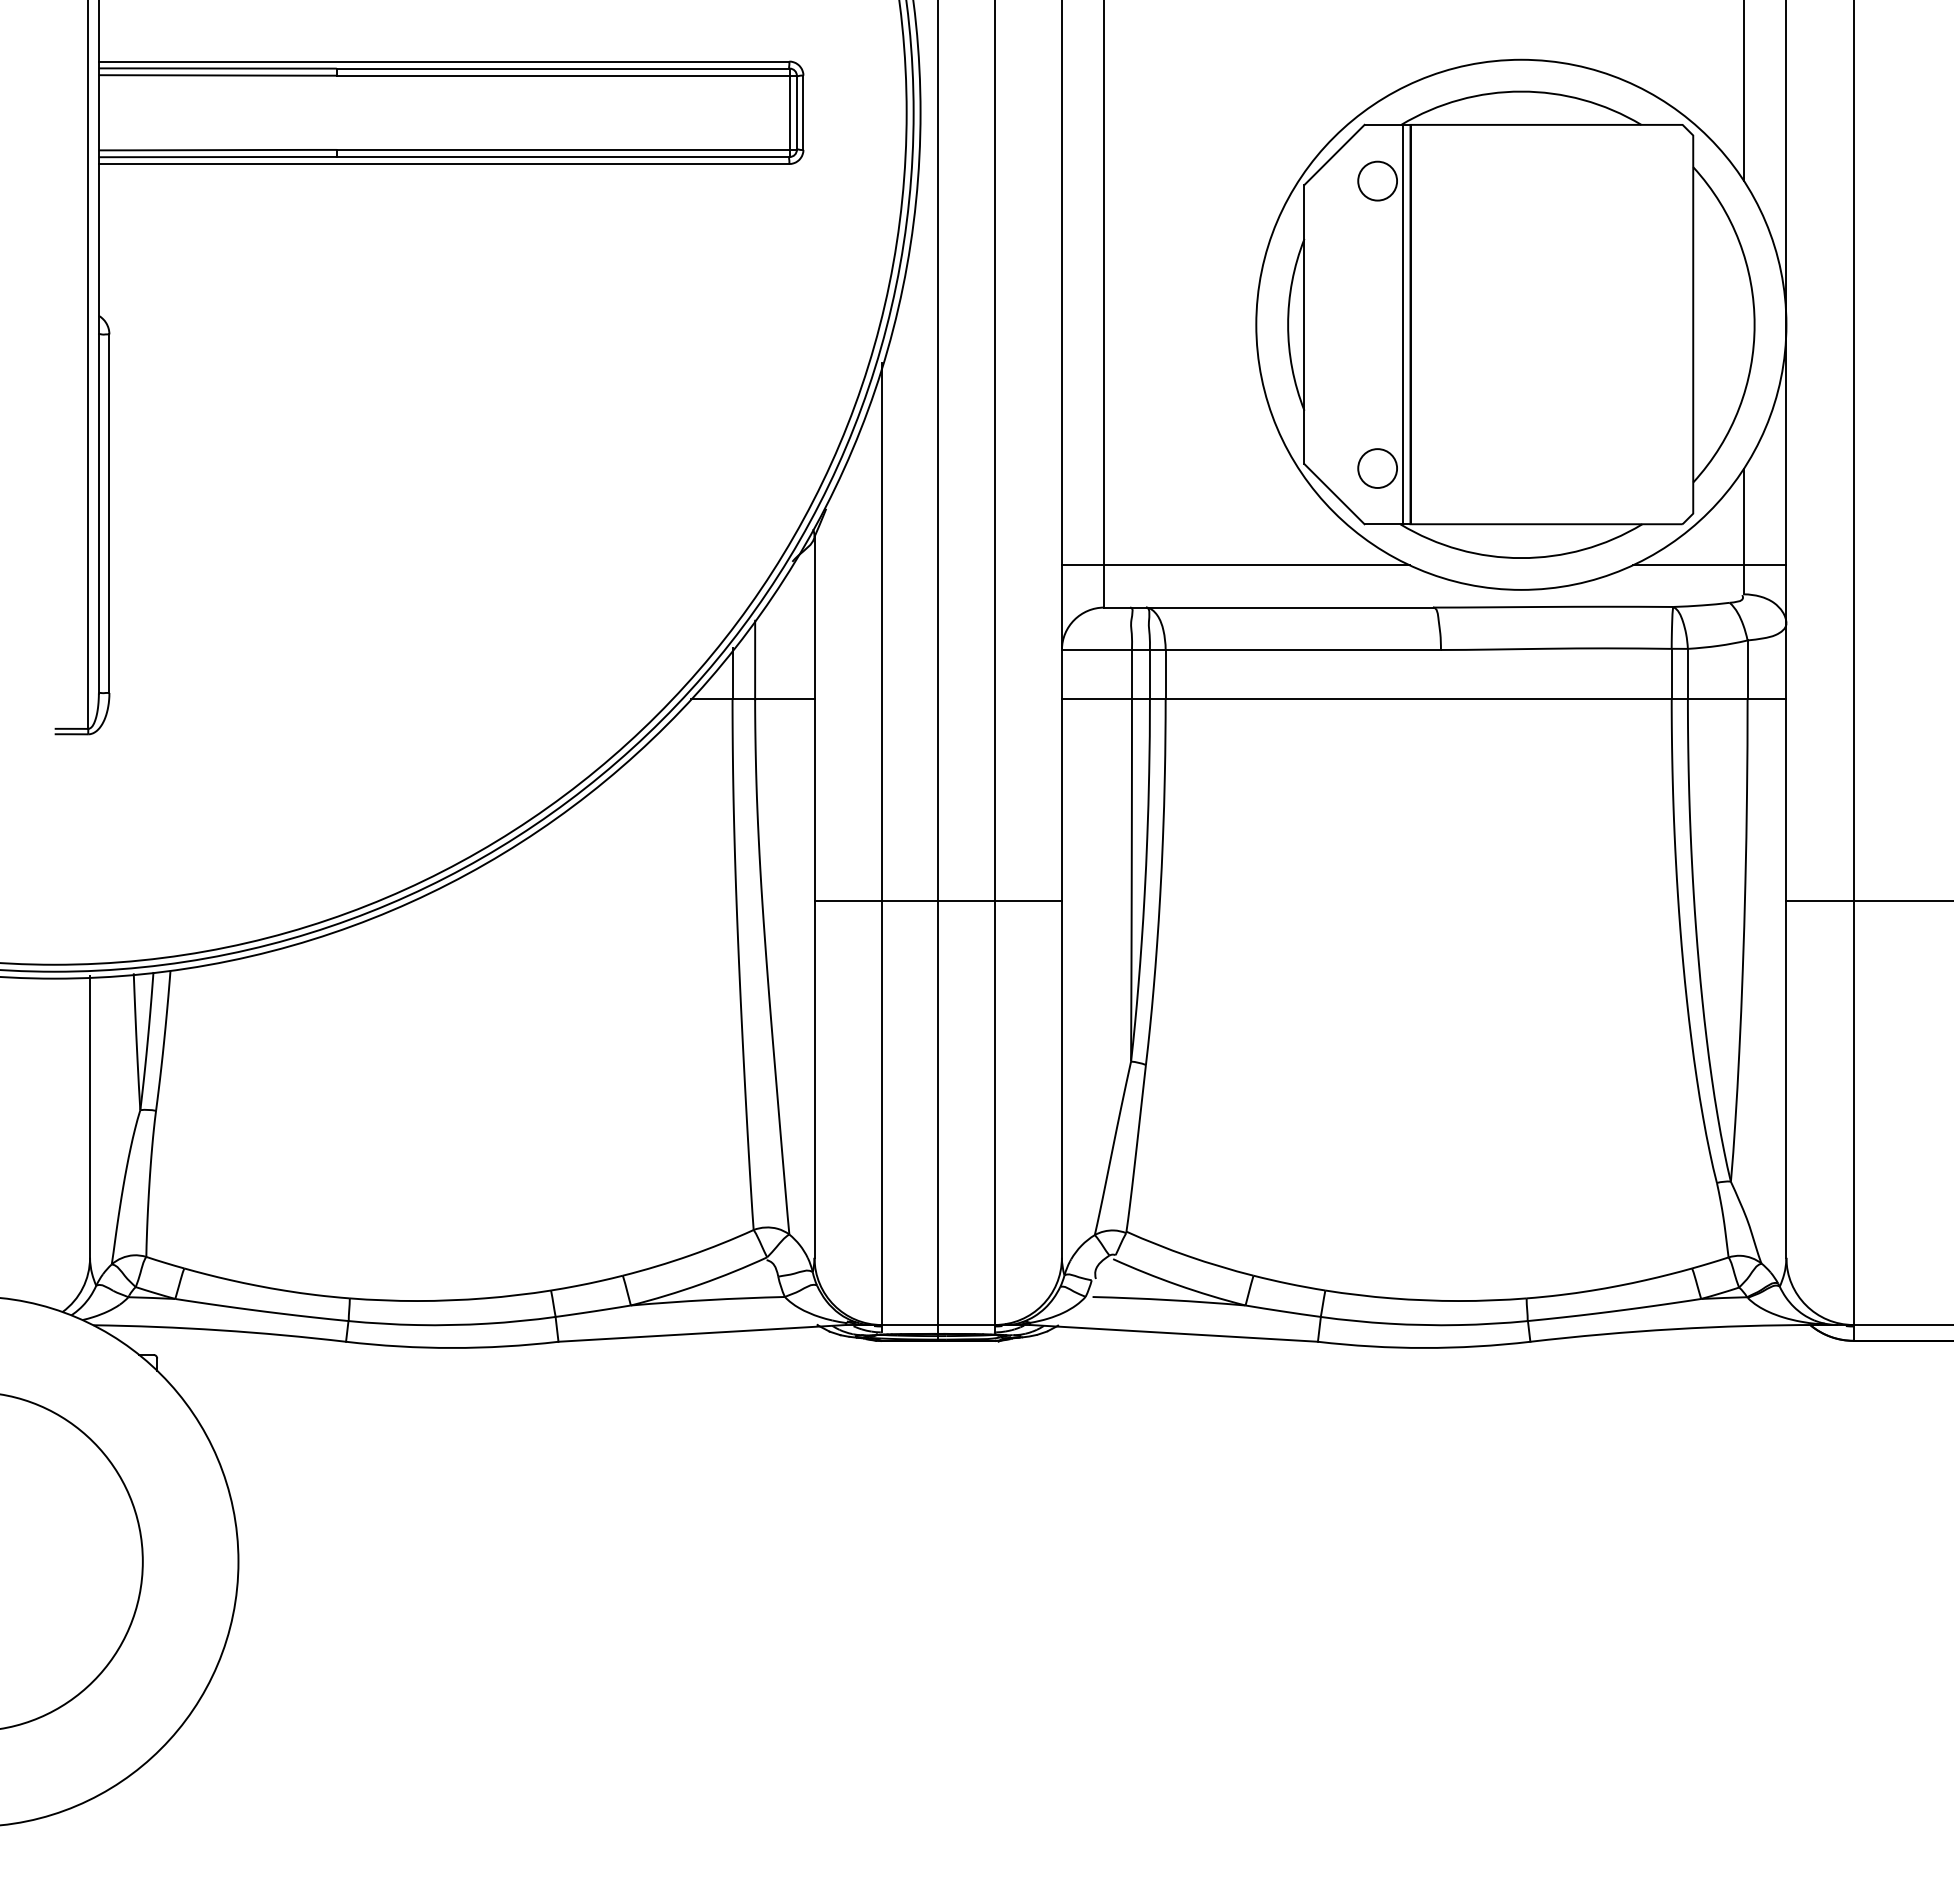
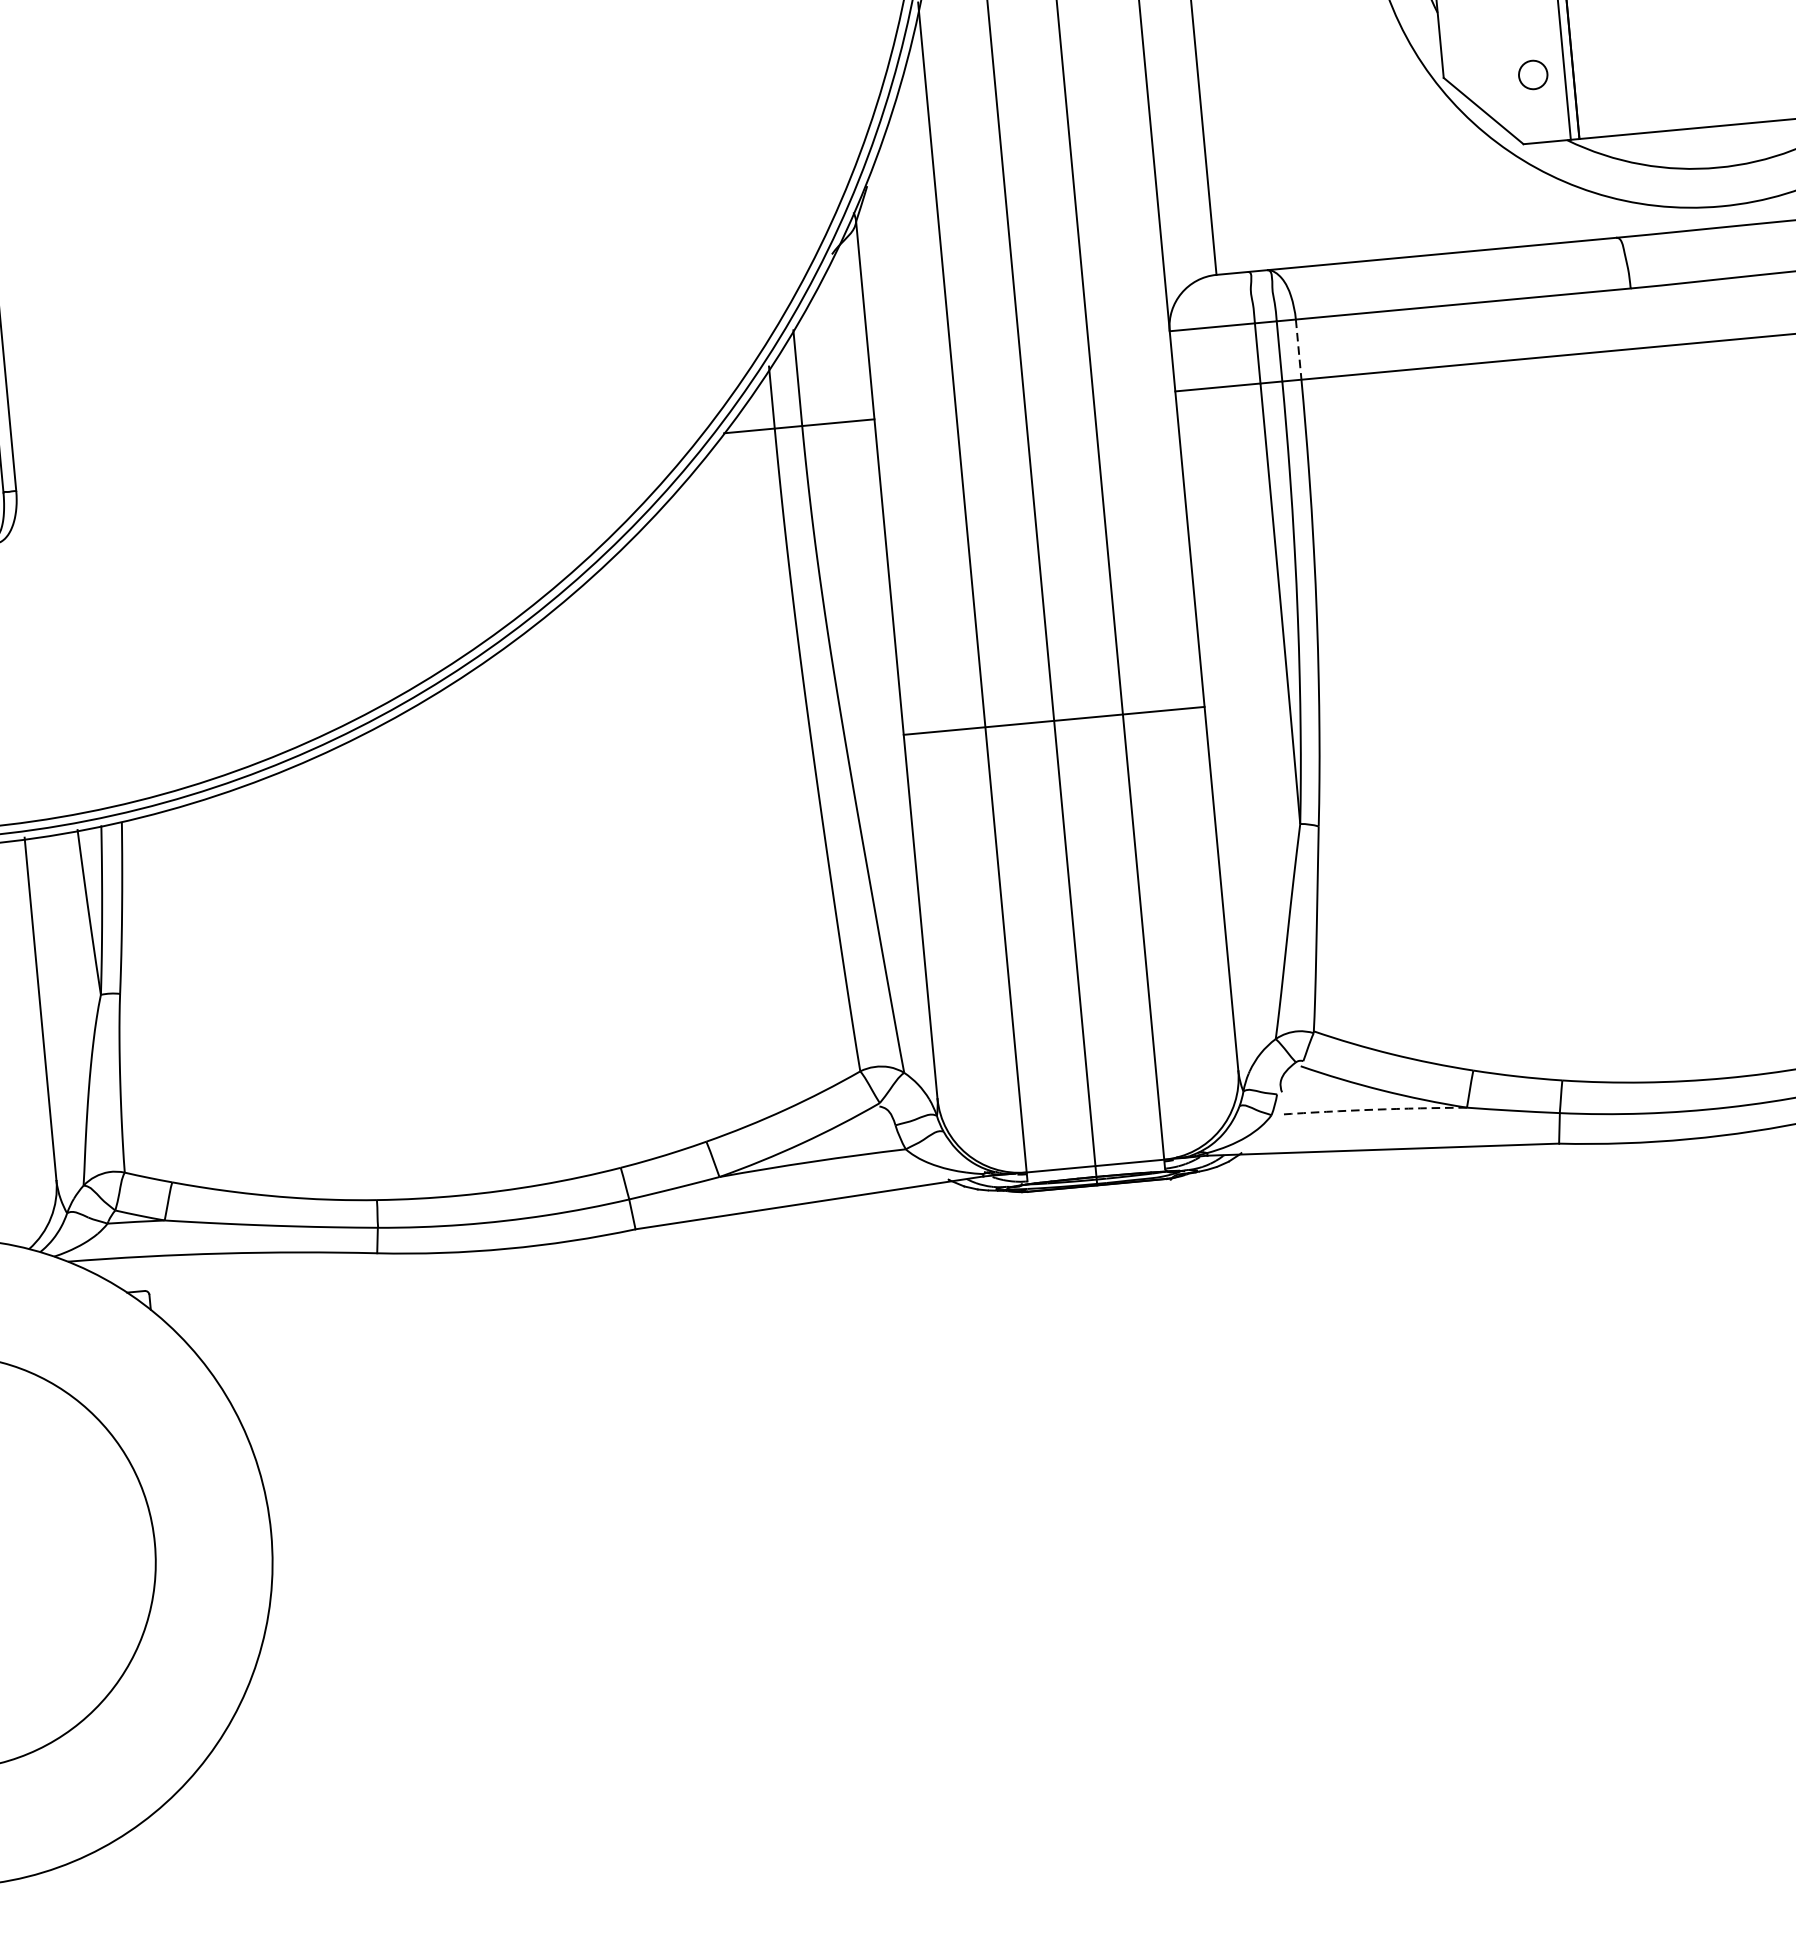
circle: (1377, 468) -> (1533, 74), size x0.6
line: (1235, 565) -> (1371, 208), removed
line: (1165, 674) -> (1298, 349), solid -> dashed
line: (937, 900) -> (1053, 720), moved
arc: (1169, 1300) -> (1373, 1110), solid -> dashed

